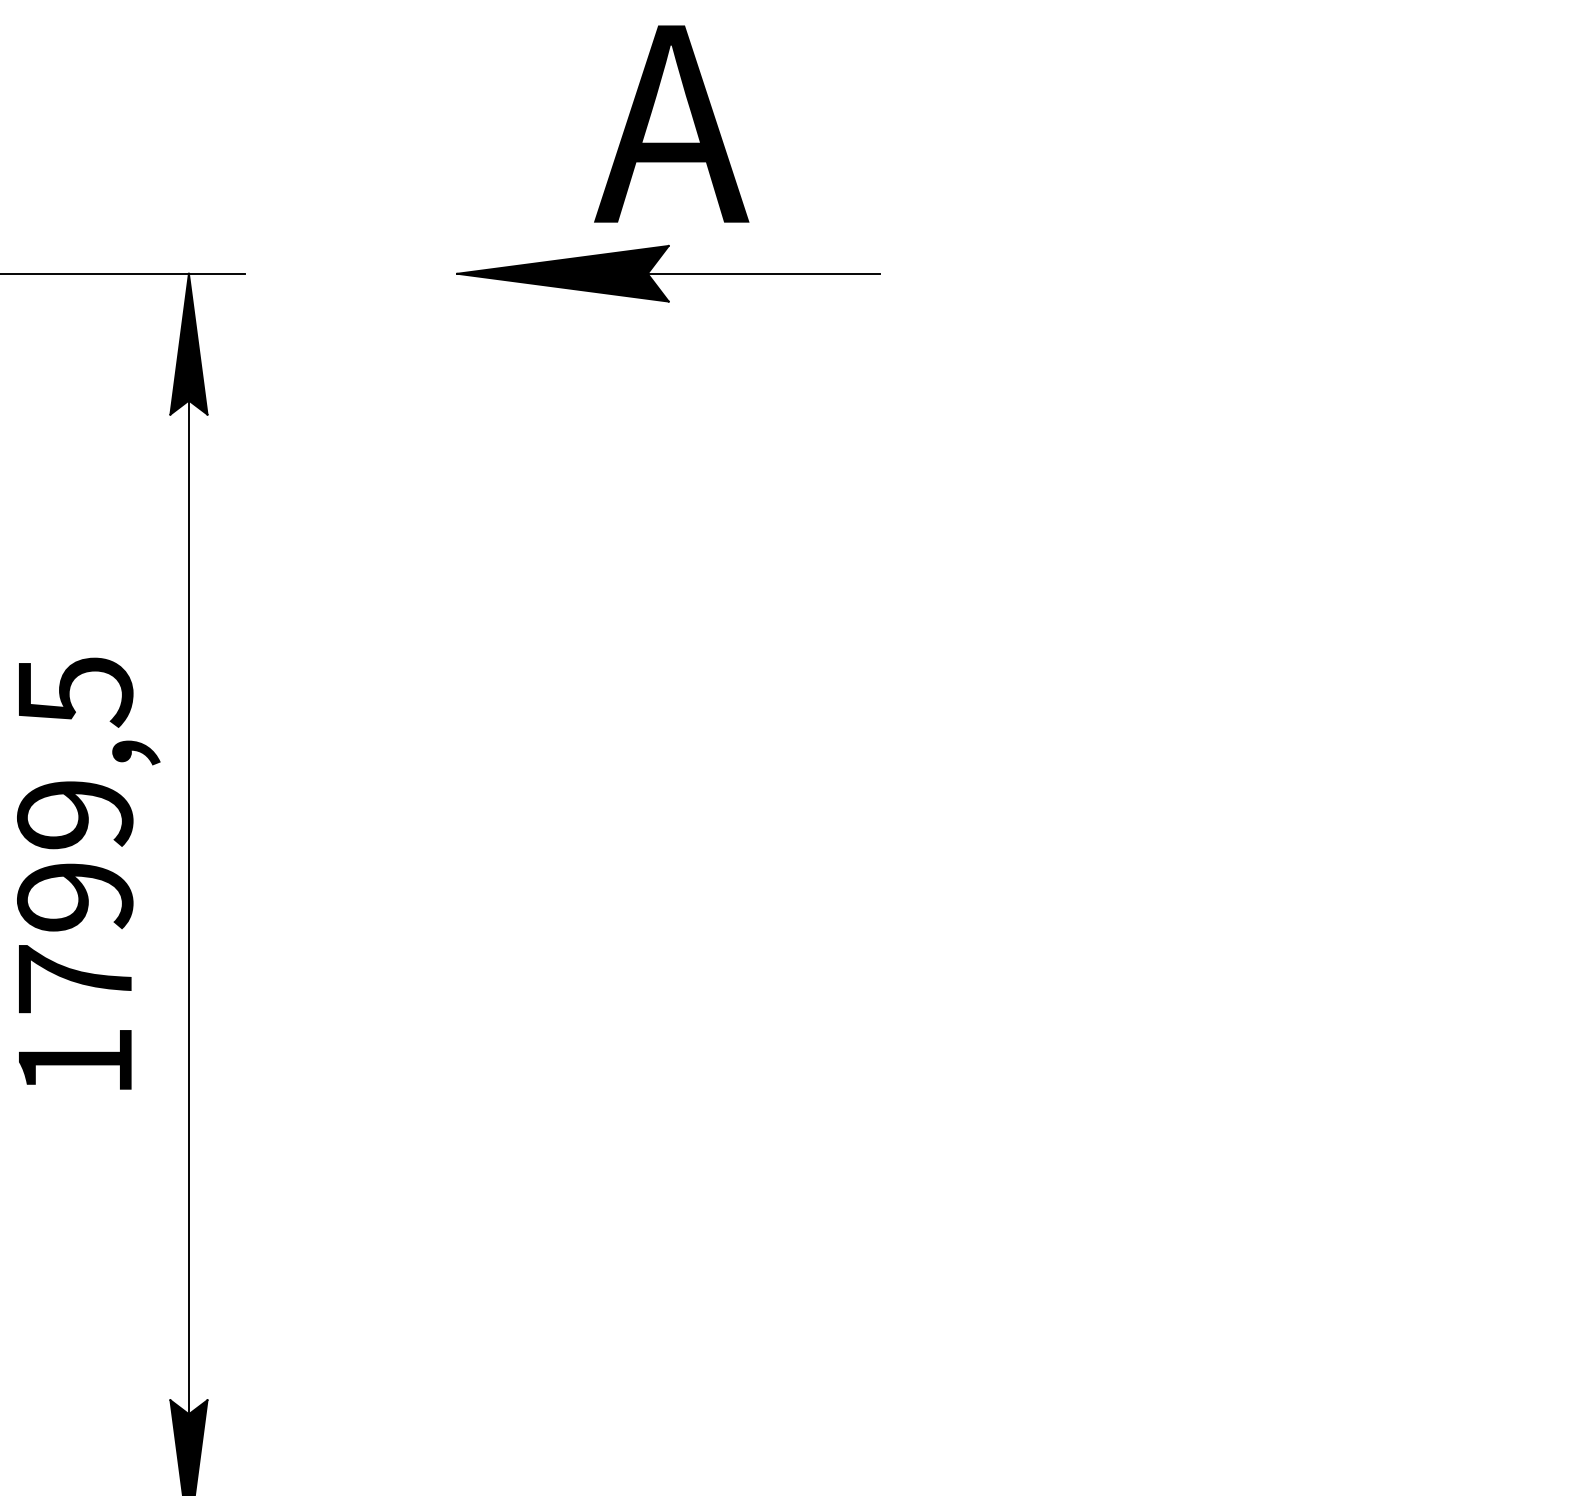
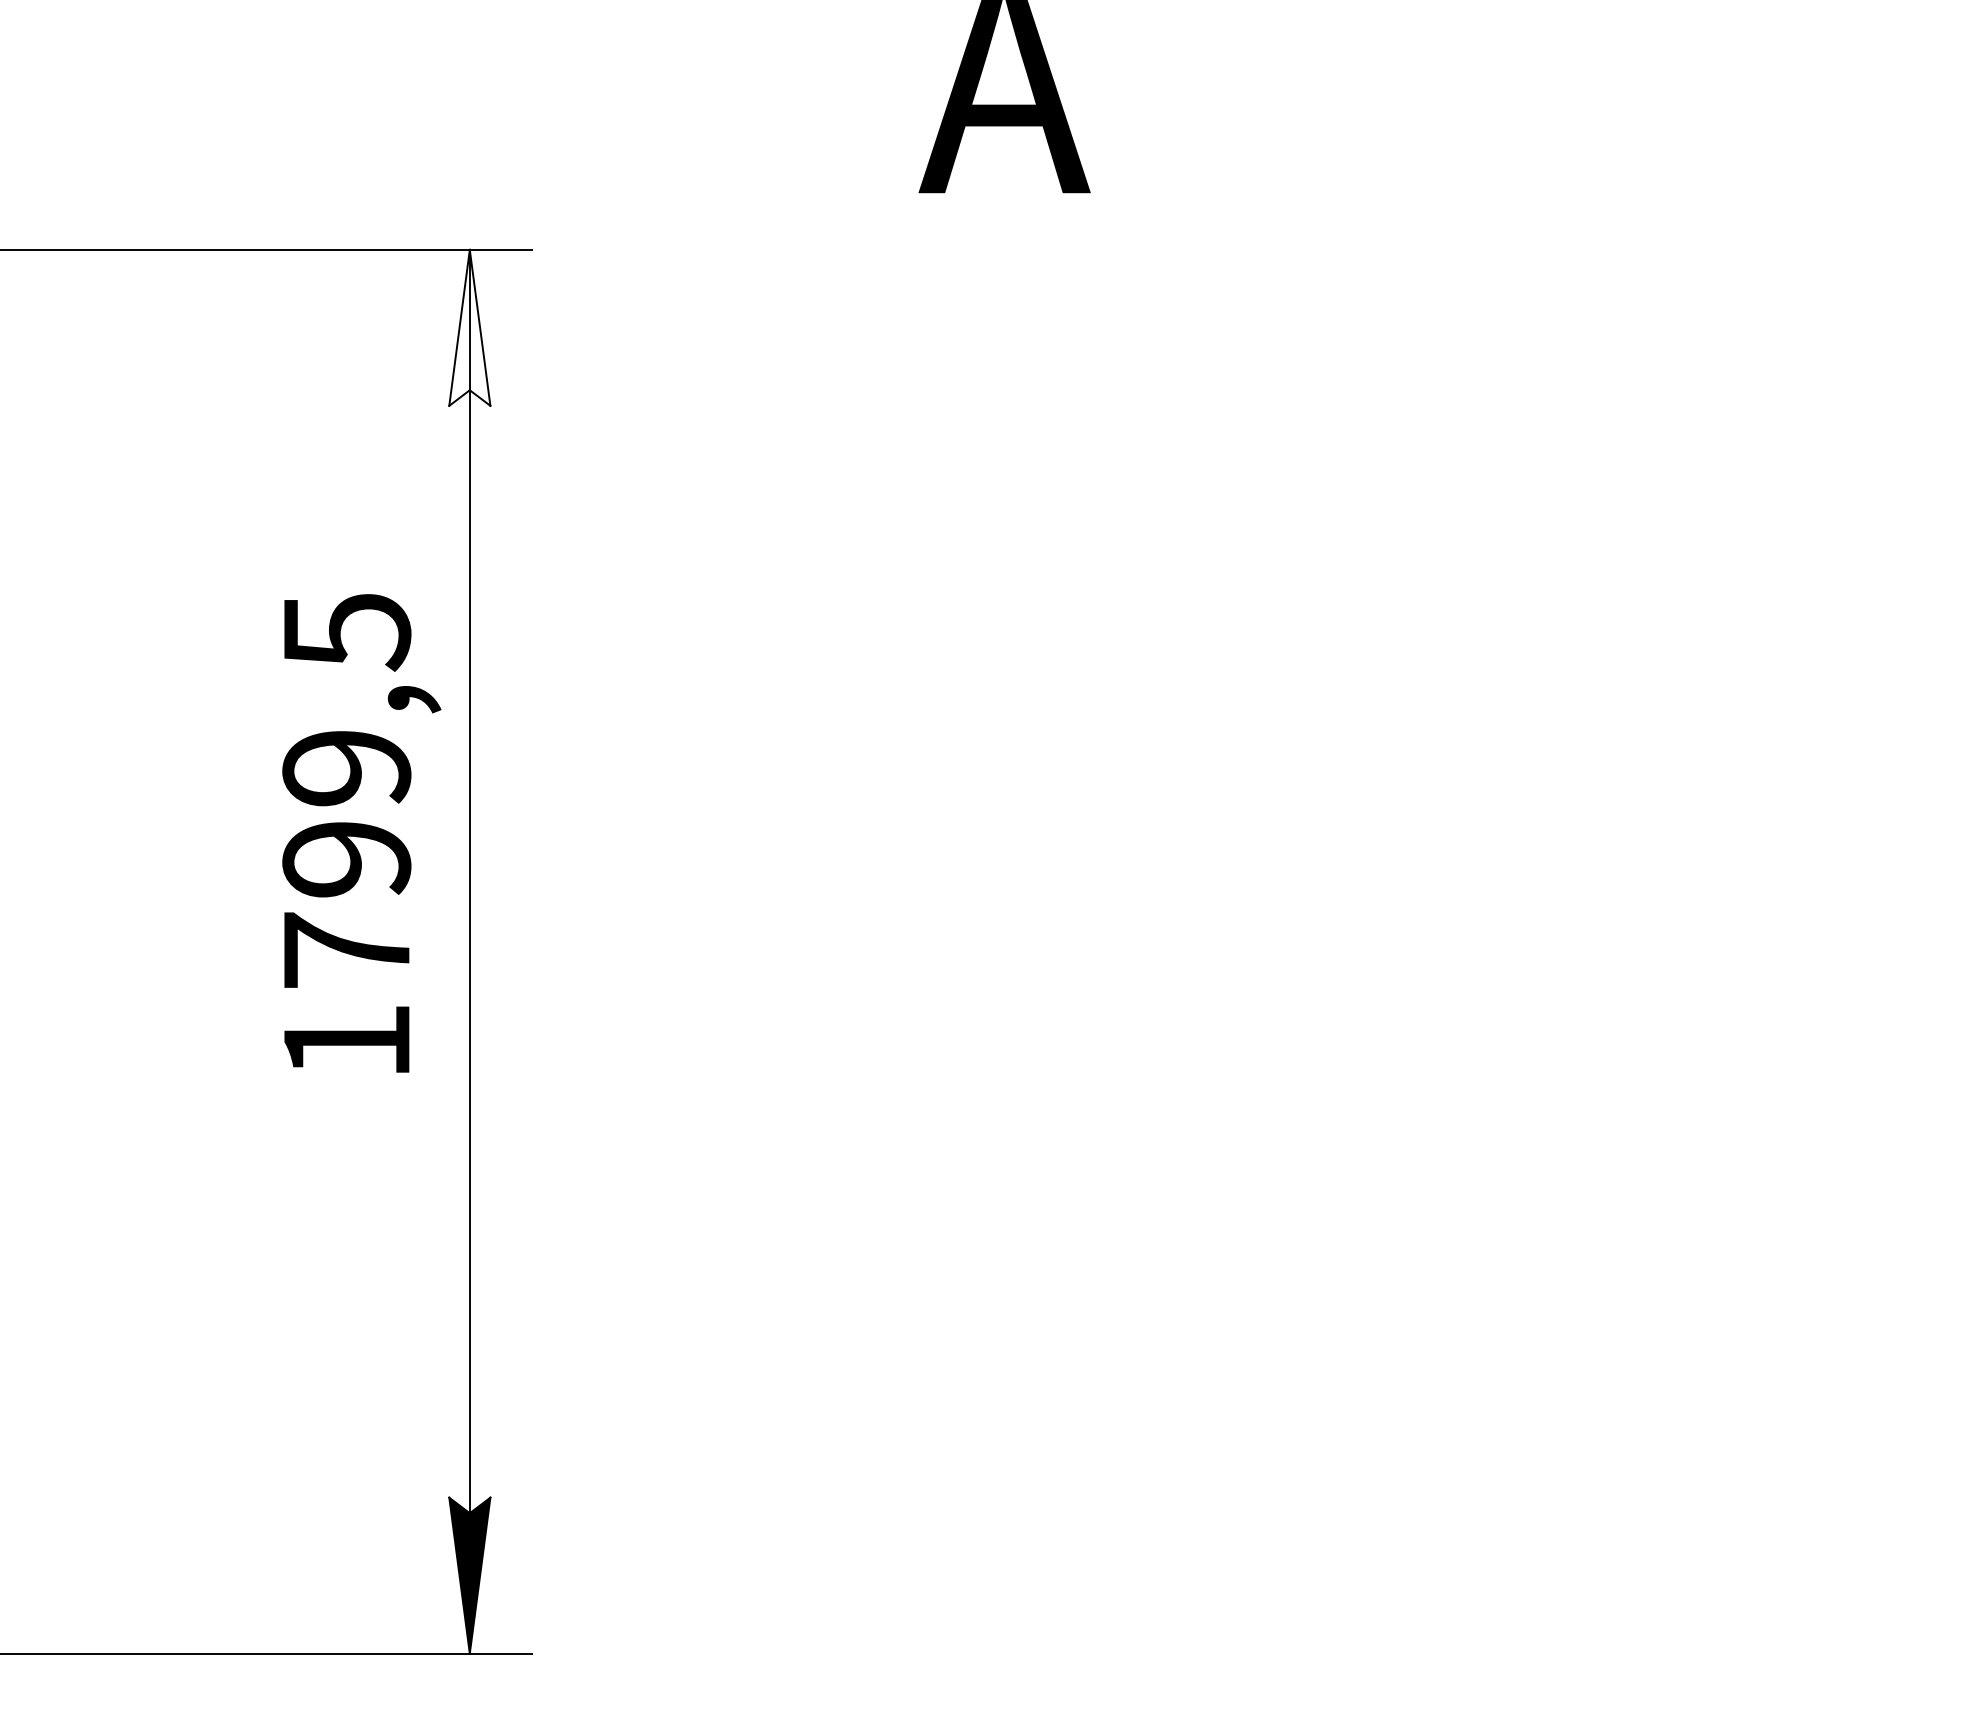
part: (667, 273) -> (1000, 249), removed
fill: (188, 343) -> (469, 327), removed
text: (88, 873) -> (361, 833), moved

